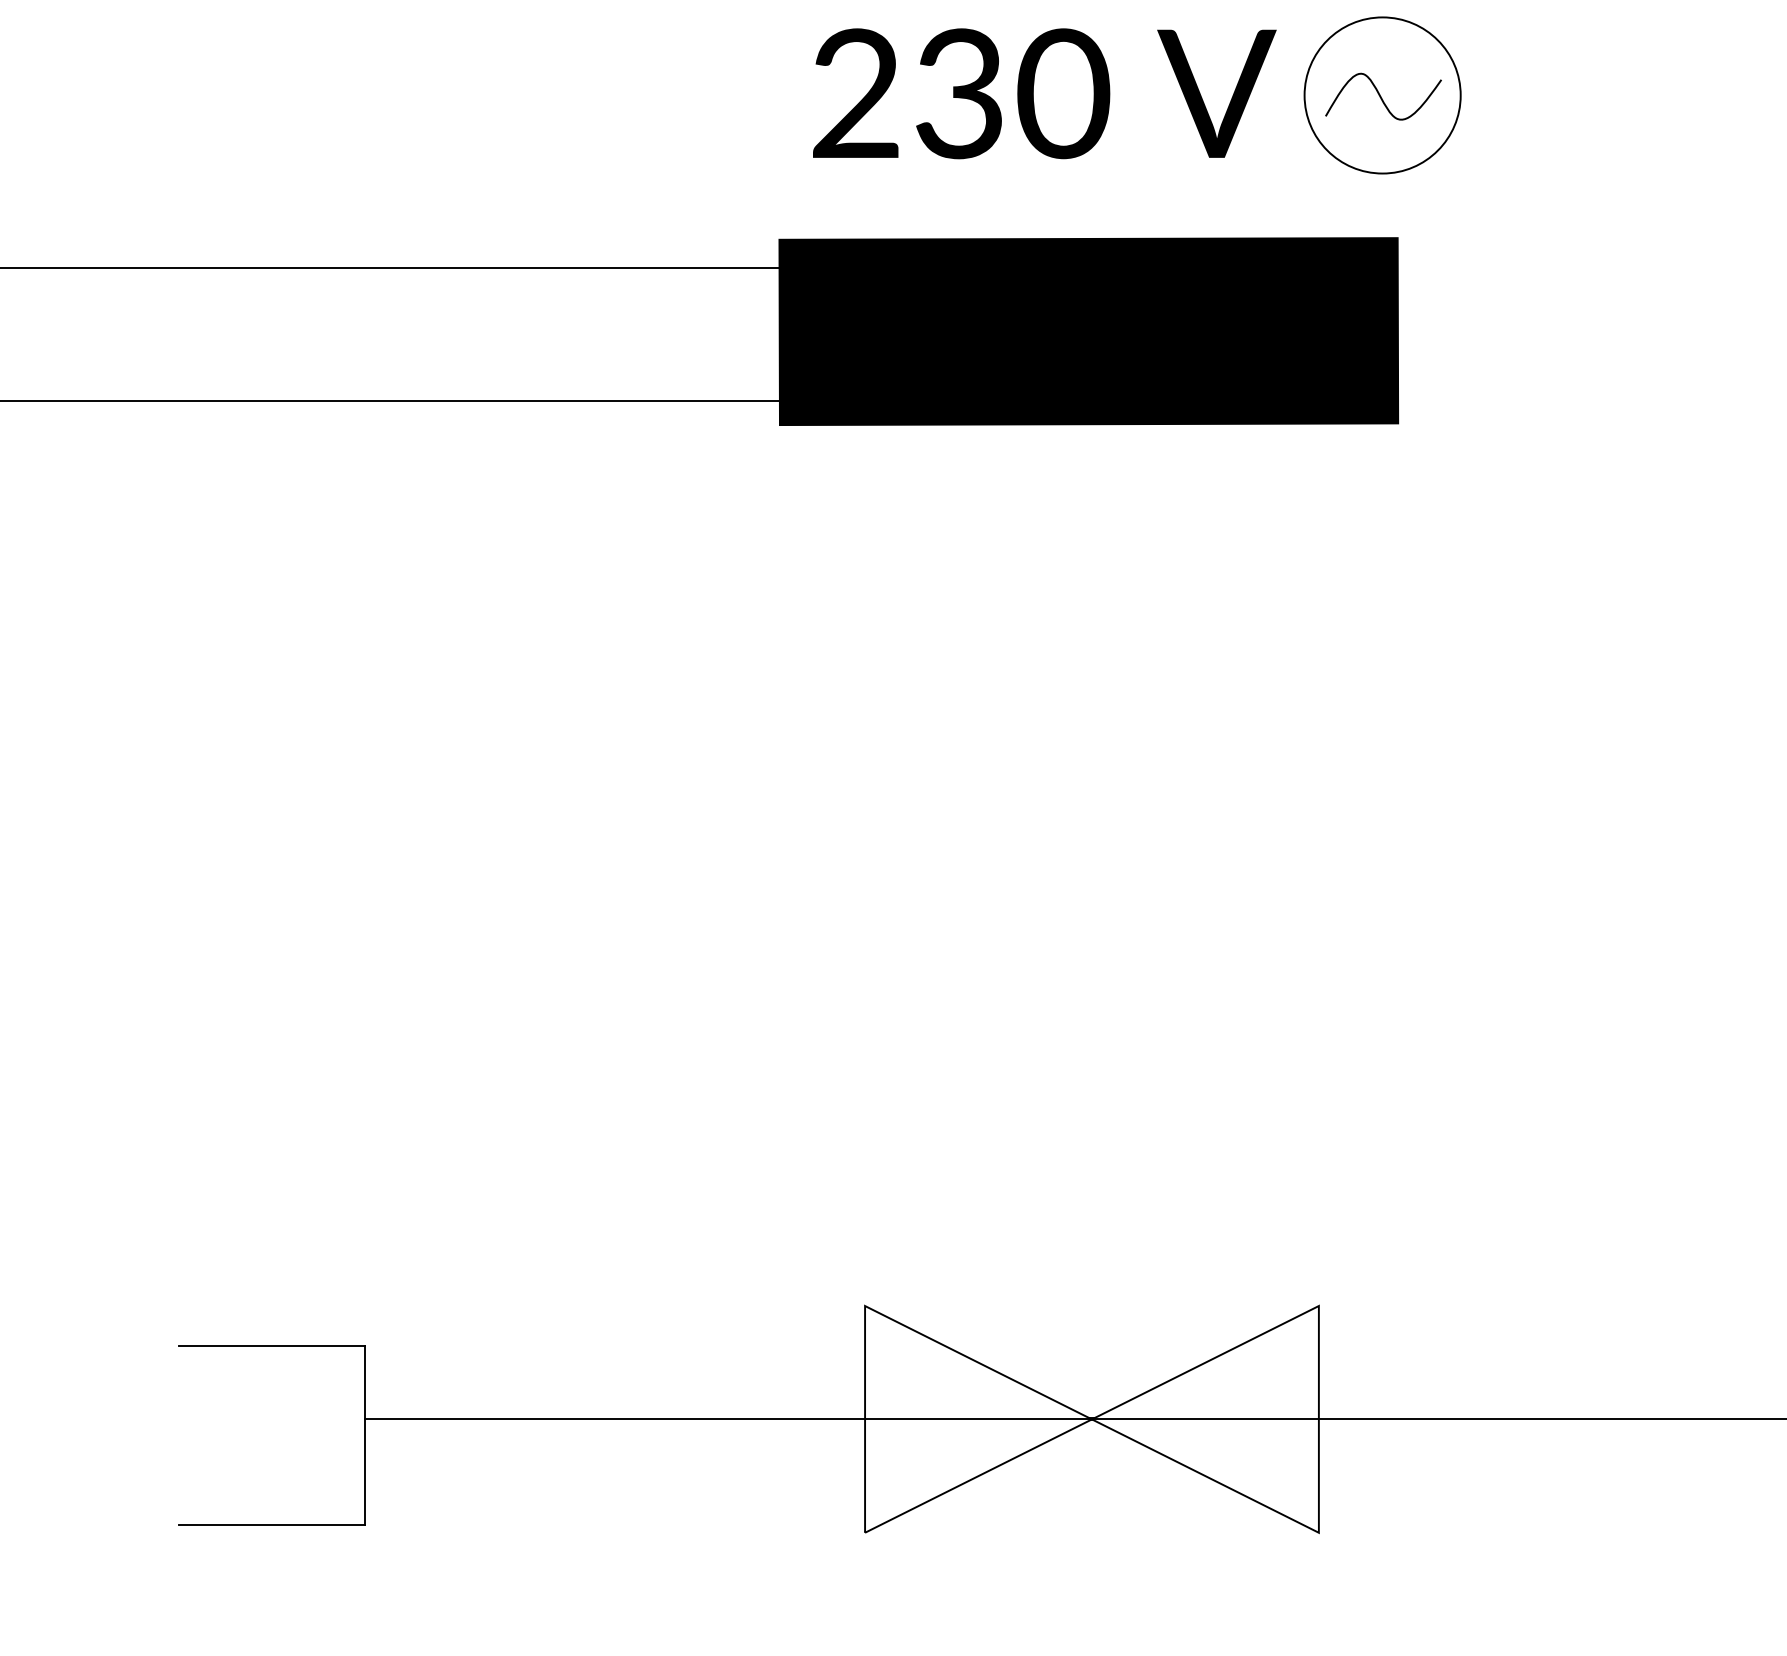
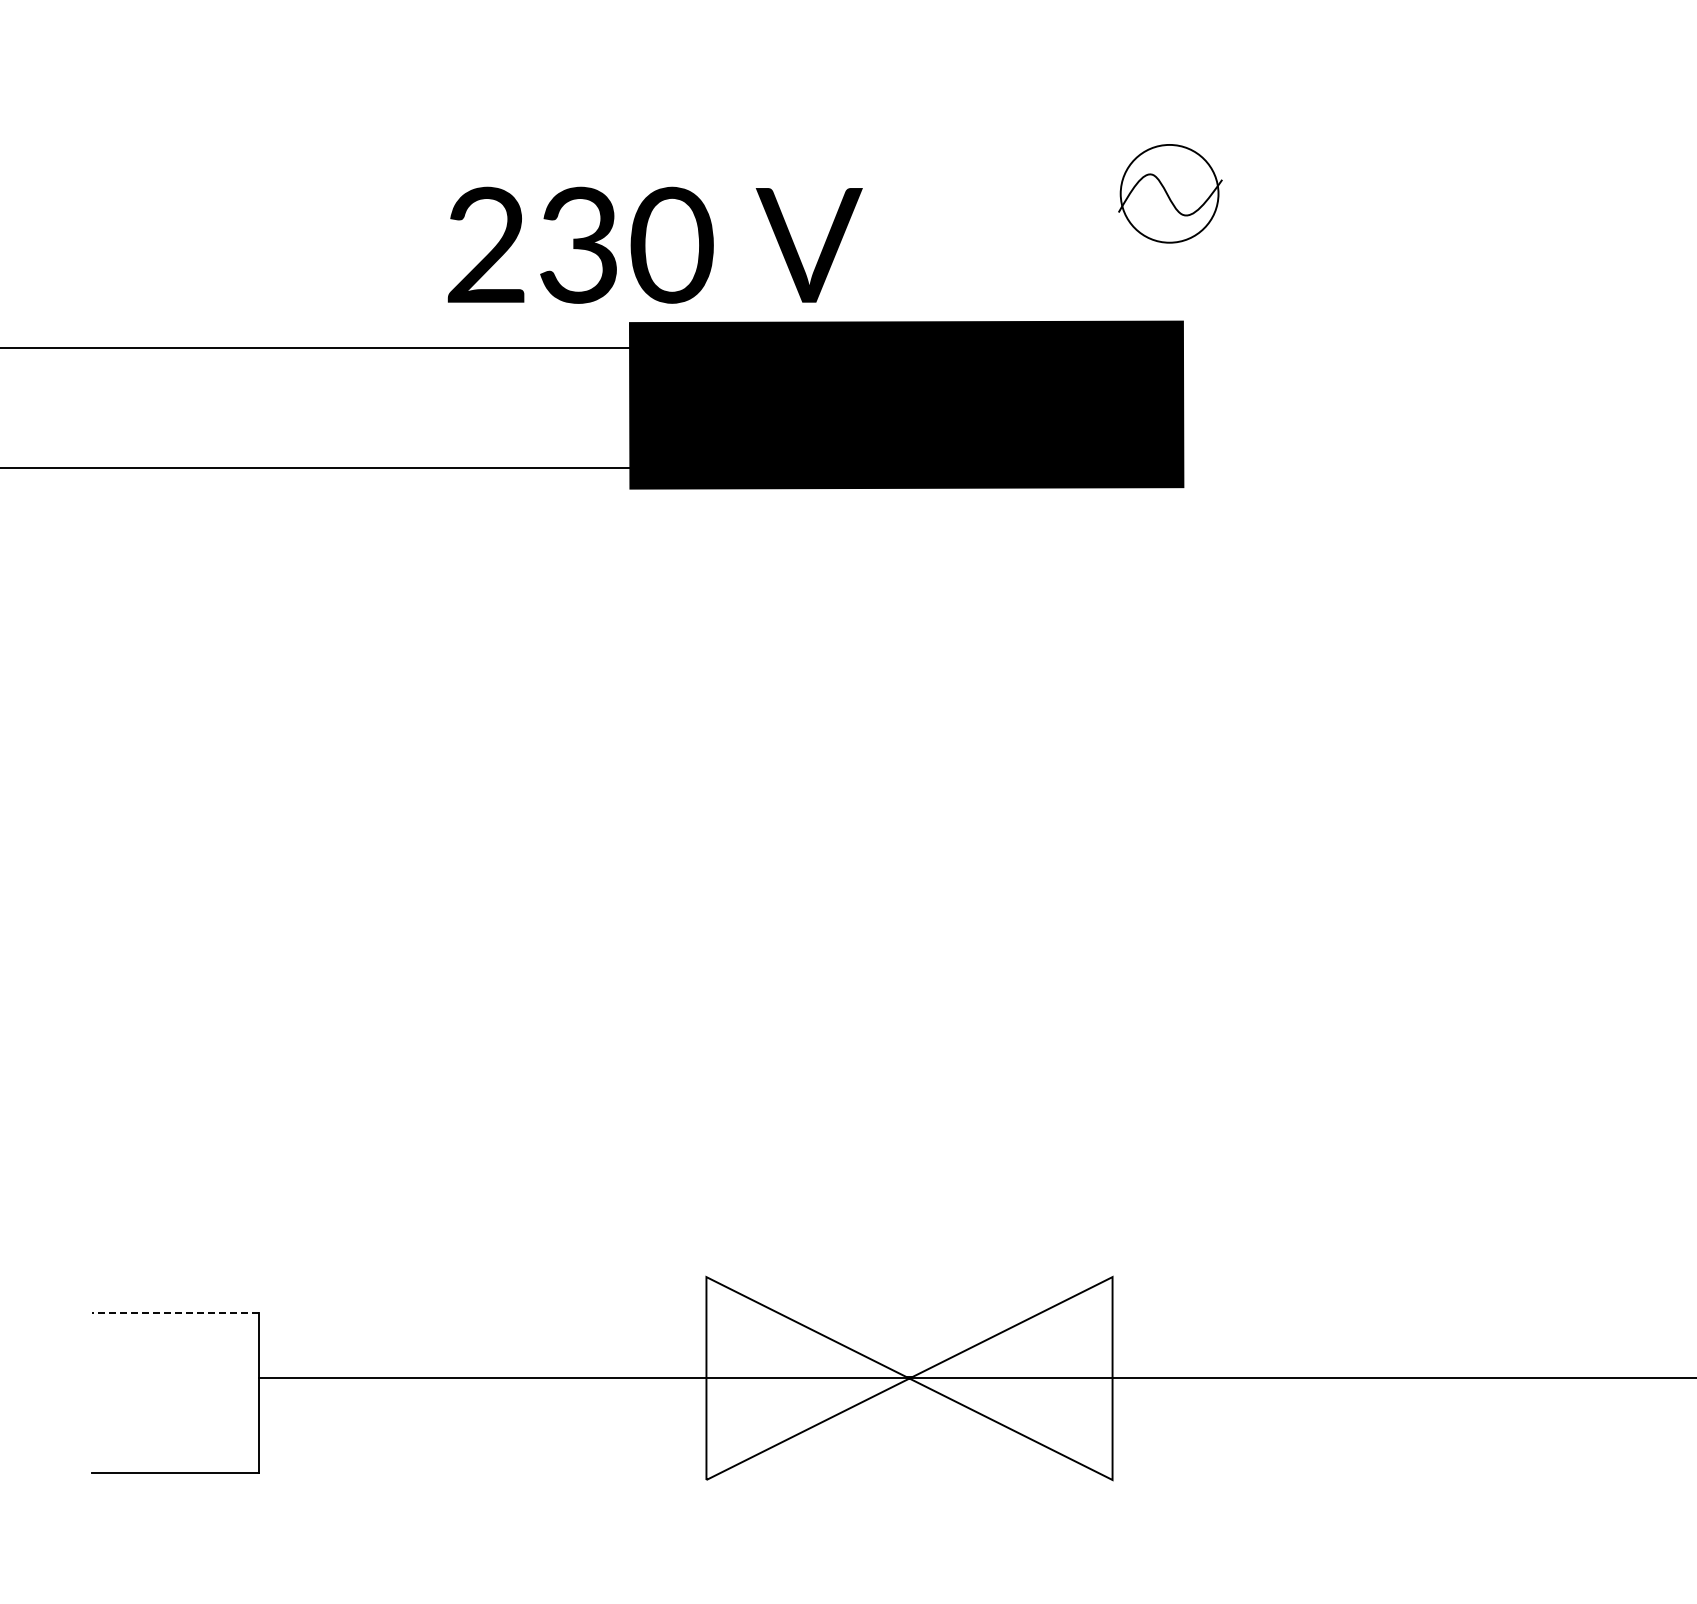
text: (1043, 92) -> (654, 244), moved
circle: (1382, 95) -> (1169, 193), size x0.7
line: (271, 1346) -> (175, 1313), solid -> dashed

